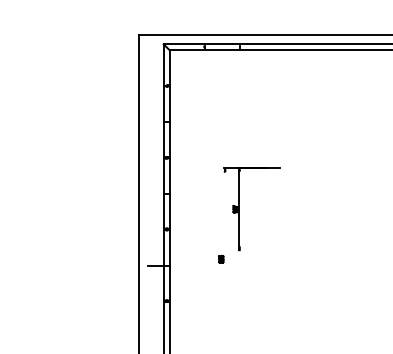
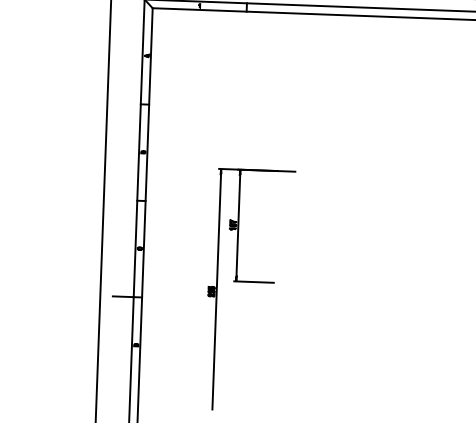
line: (252, 251) -> (253, 282), added
line: (225, 258) -> (217, 290), added

